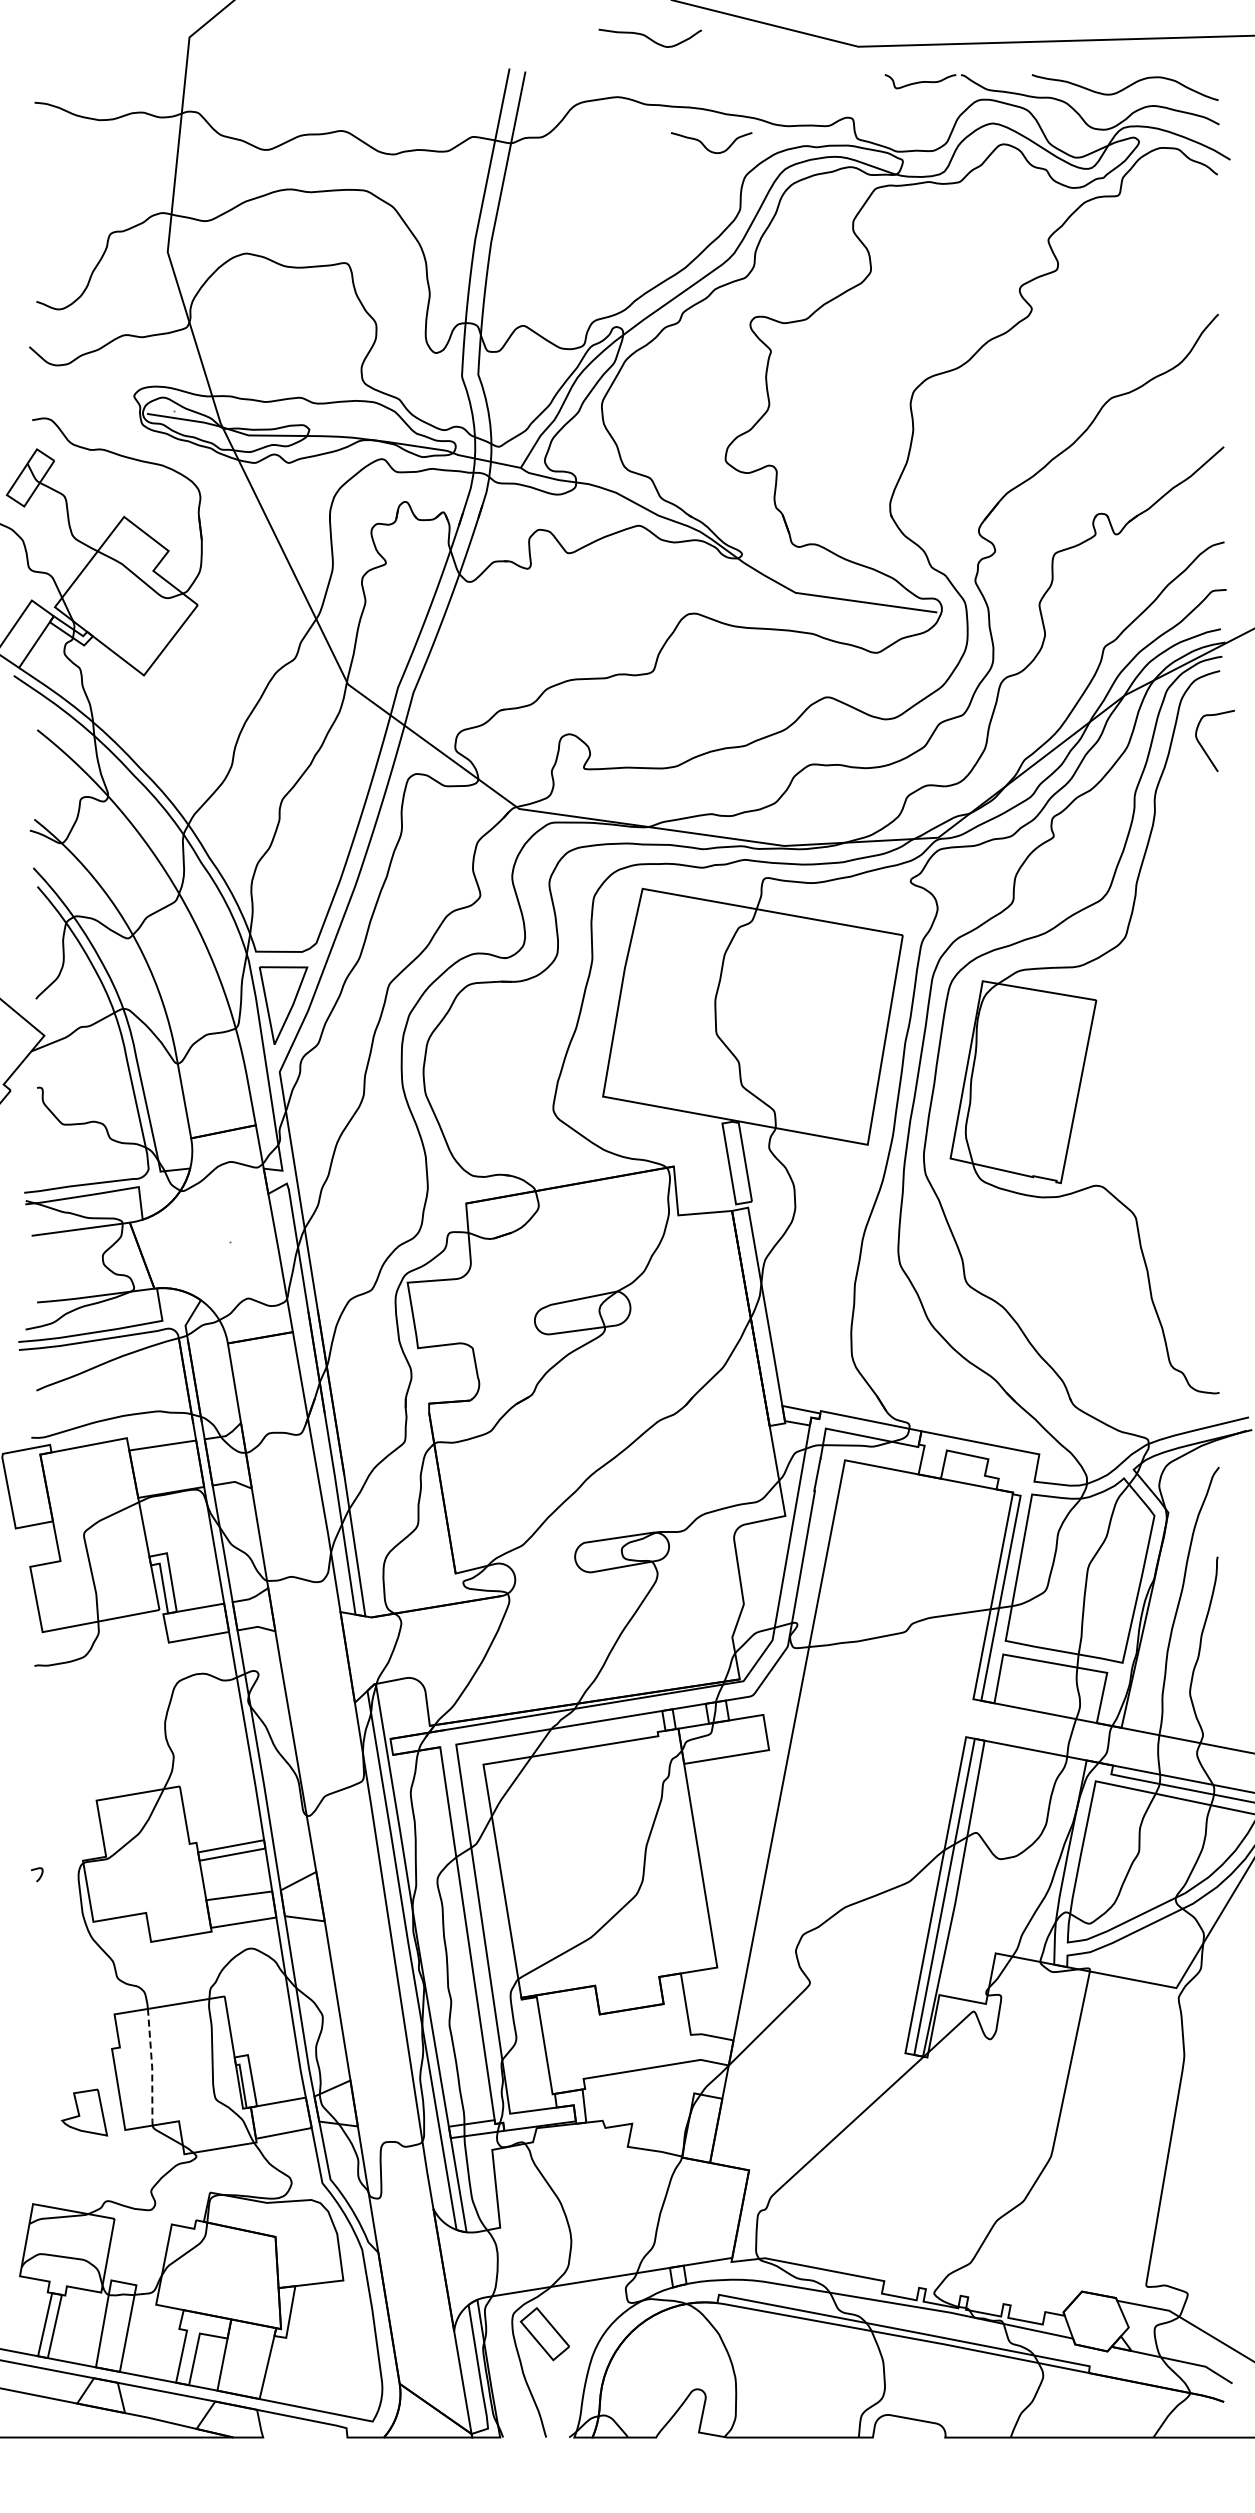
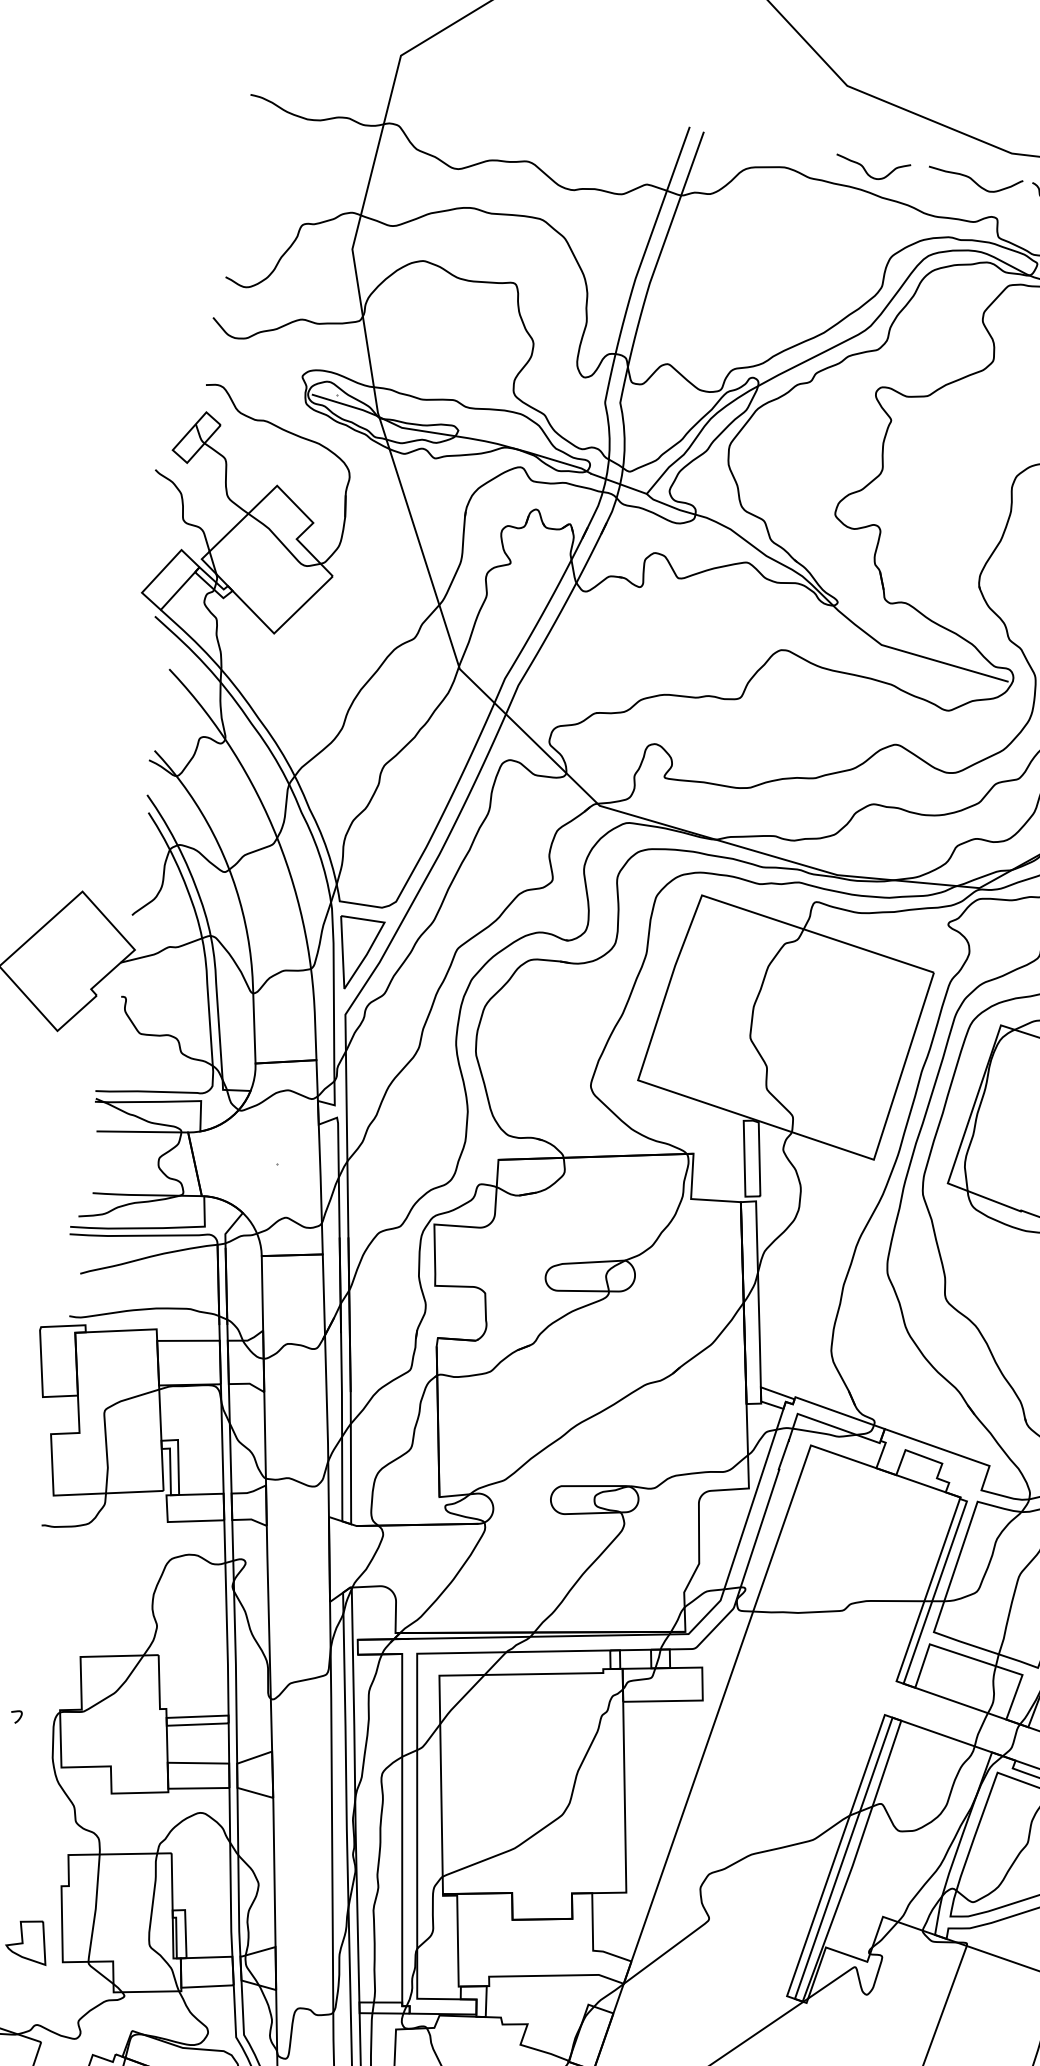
curve: (649, 37) -> (974, 180), moved
curve: (705, 145) -> (866, 170), moved
line: (152, 2067) -> (96, 1908), dashed -> solid

